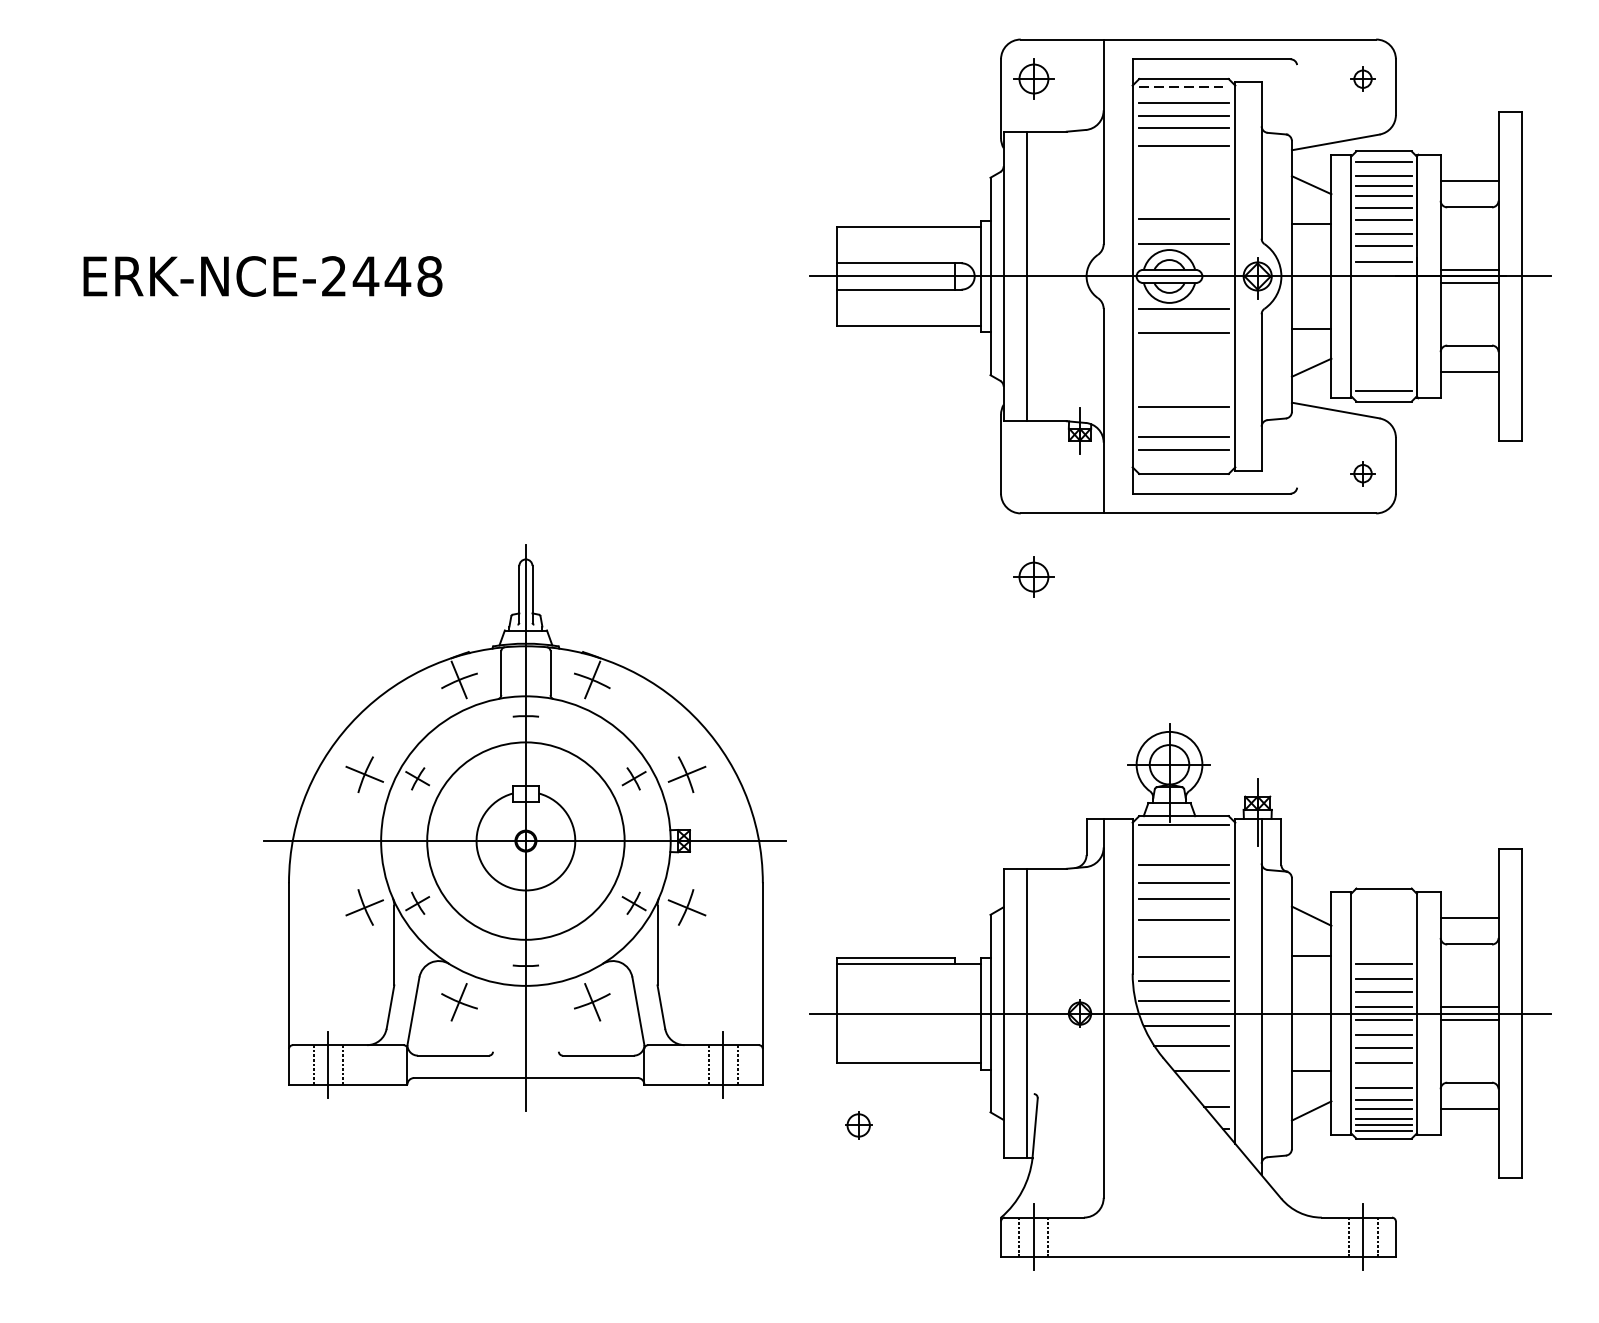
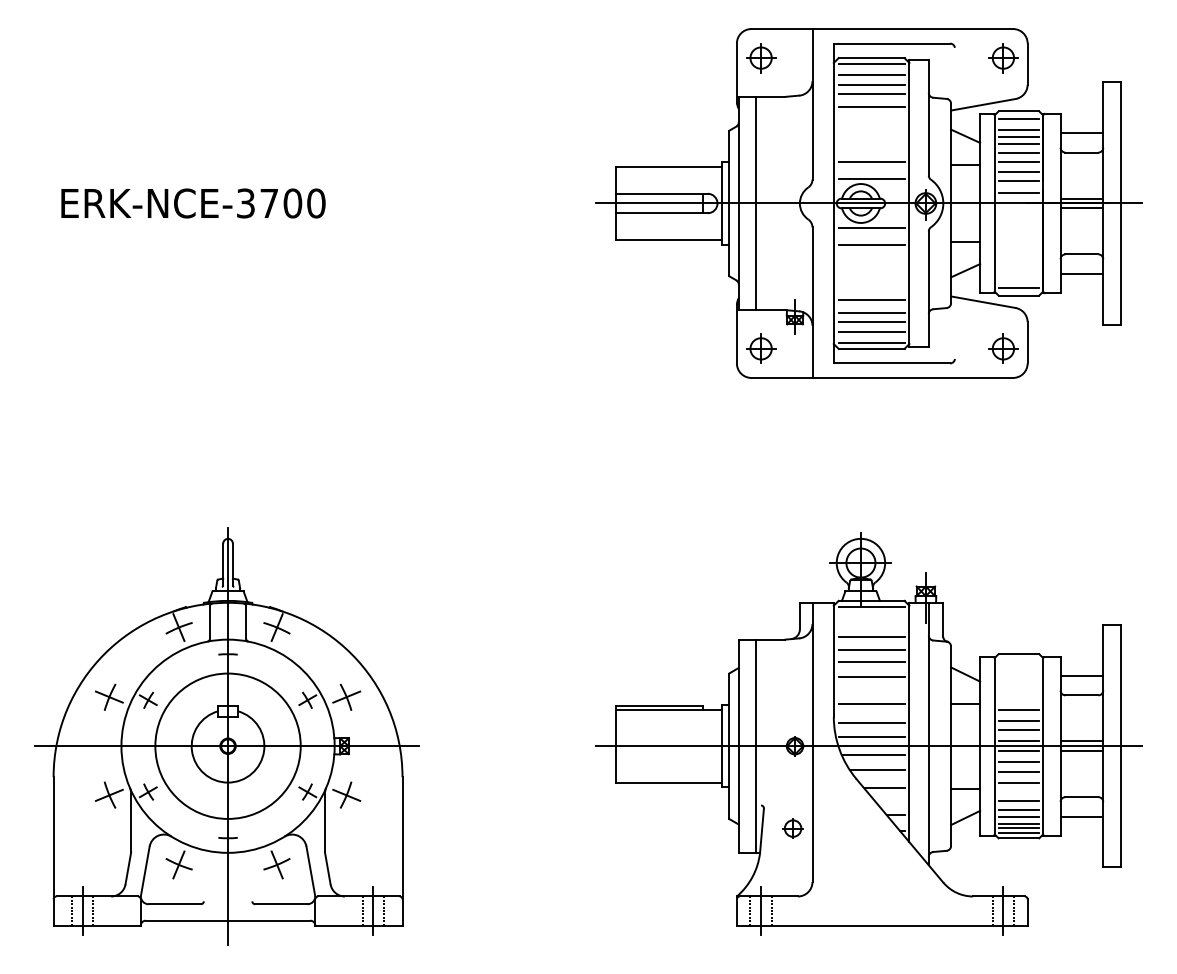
part: (1363, 79) -> (1003, 58), size x1.67
line: (1183, 87) -> (871, 64), dashed -> solid
text: (382, 276) -> (281, 203), ERK-NCE-2448 -> ERK-NCE-3700
line: (1183, 424) -> (871, 312), added
line: (1183, 465) -> (871, 342), added
part: (1363, 473) -> (1003, 348), size x1.67
part: (1034, 576) -> (761, 348), moved
part: (523, 827) -> (226, 736), moved
part: (857, 1125) -> (792, 828), moved

